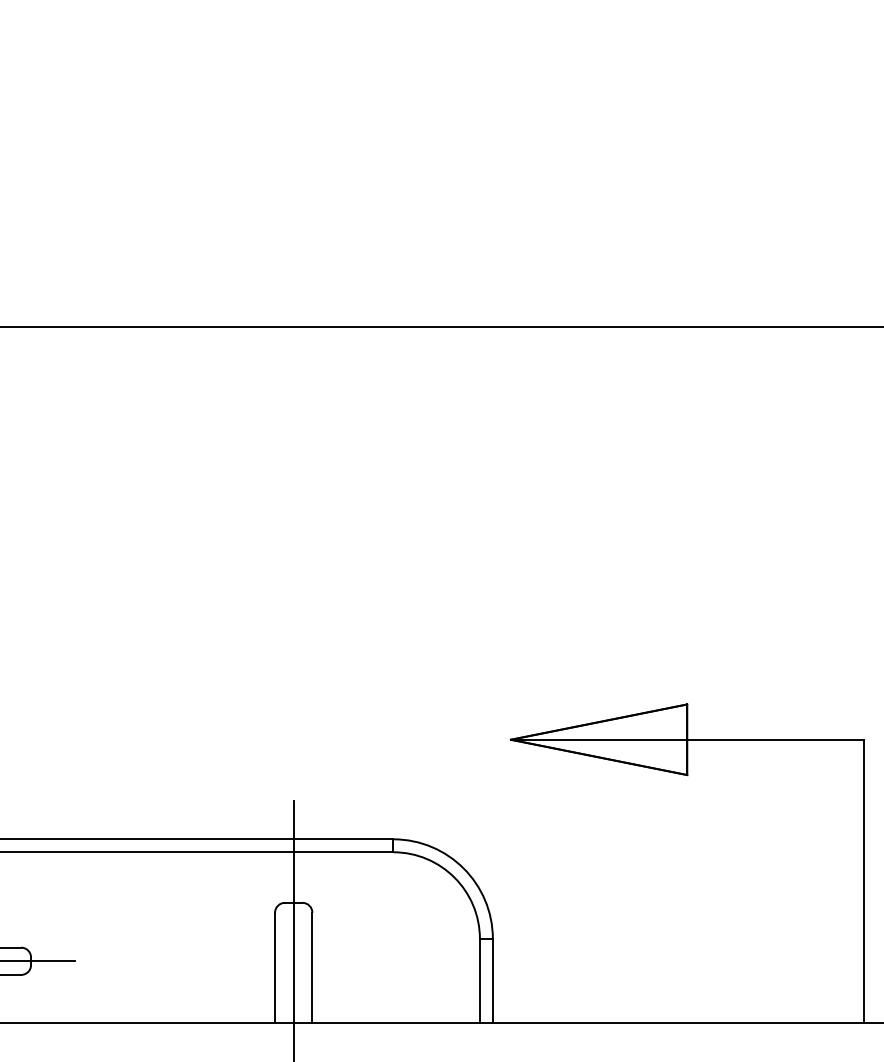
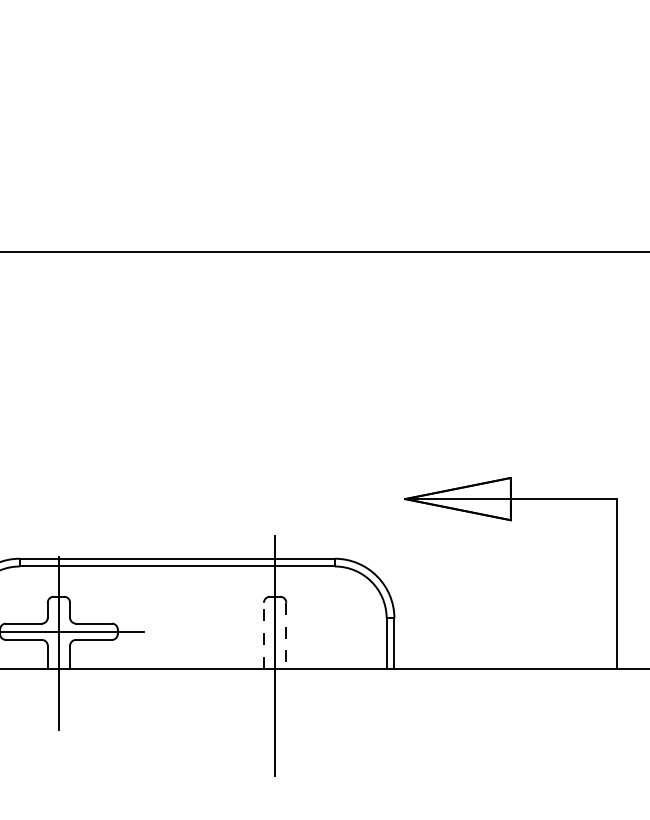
line: (274, 967) -> (263, 635), solid -> dashed
line: (312, 969) -> (286, 636), solid -> dashed

